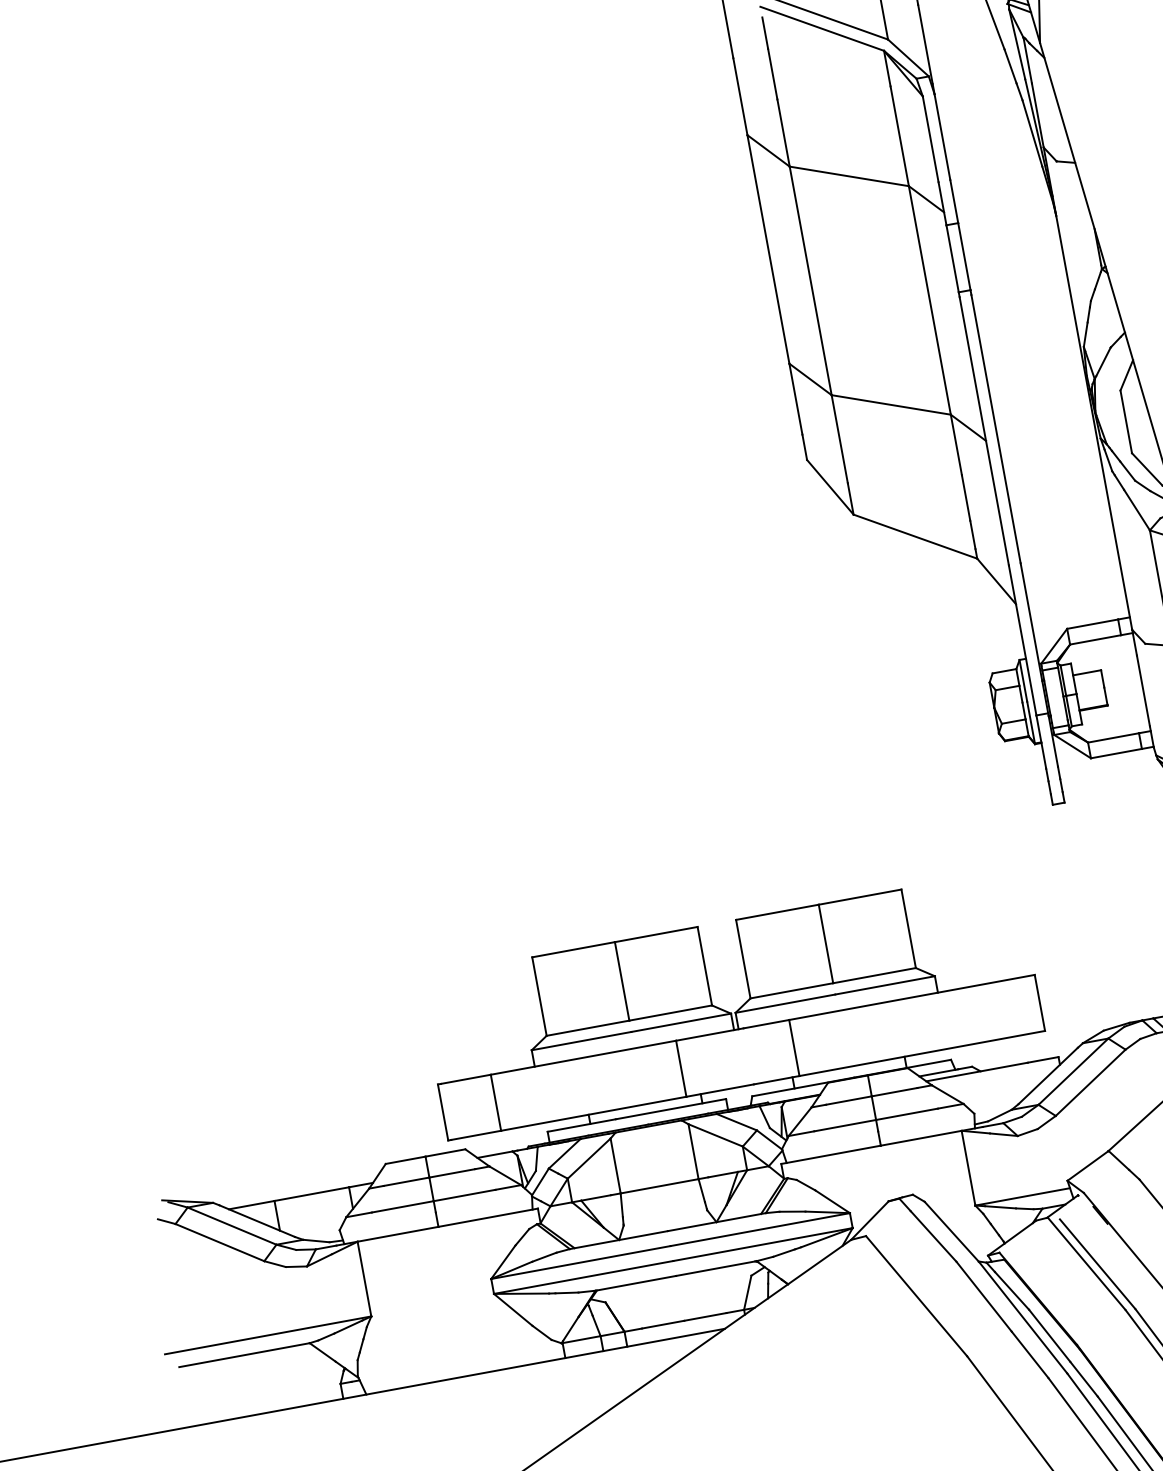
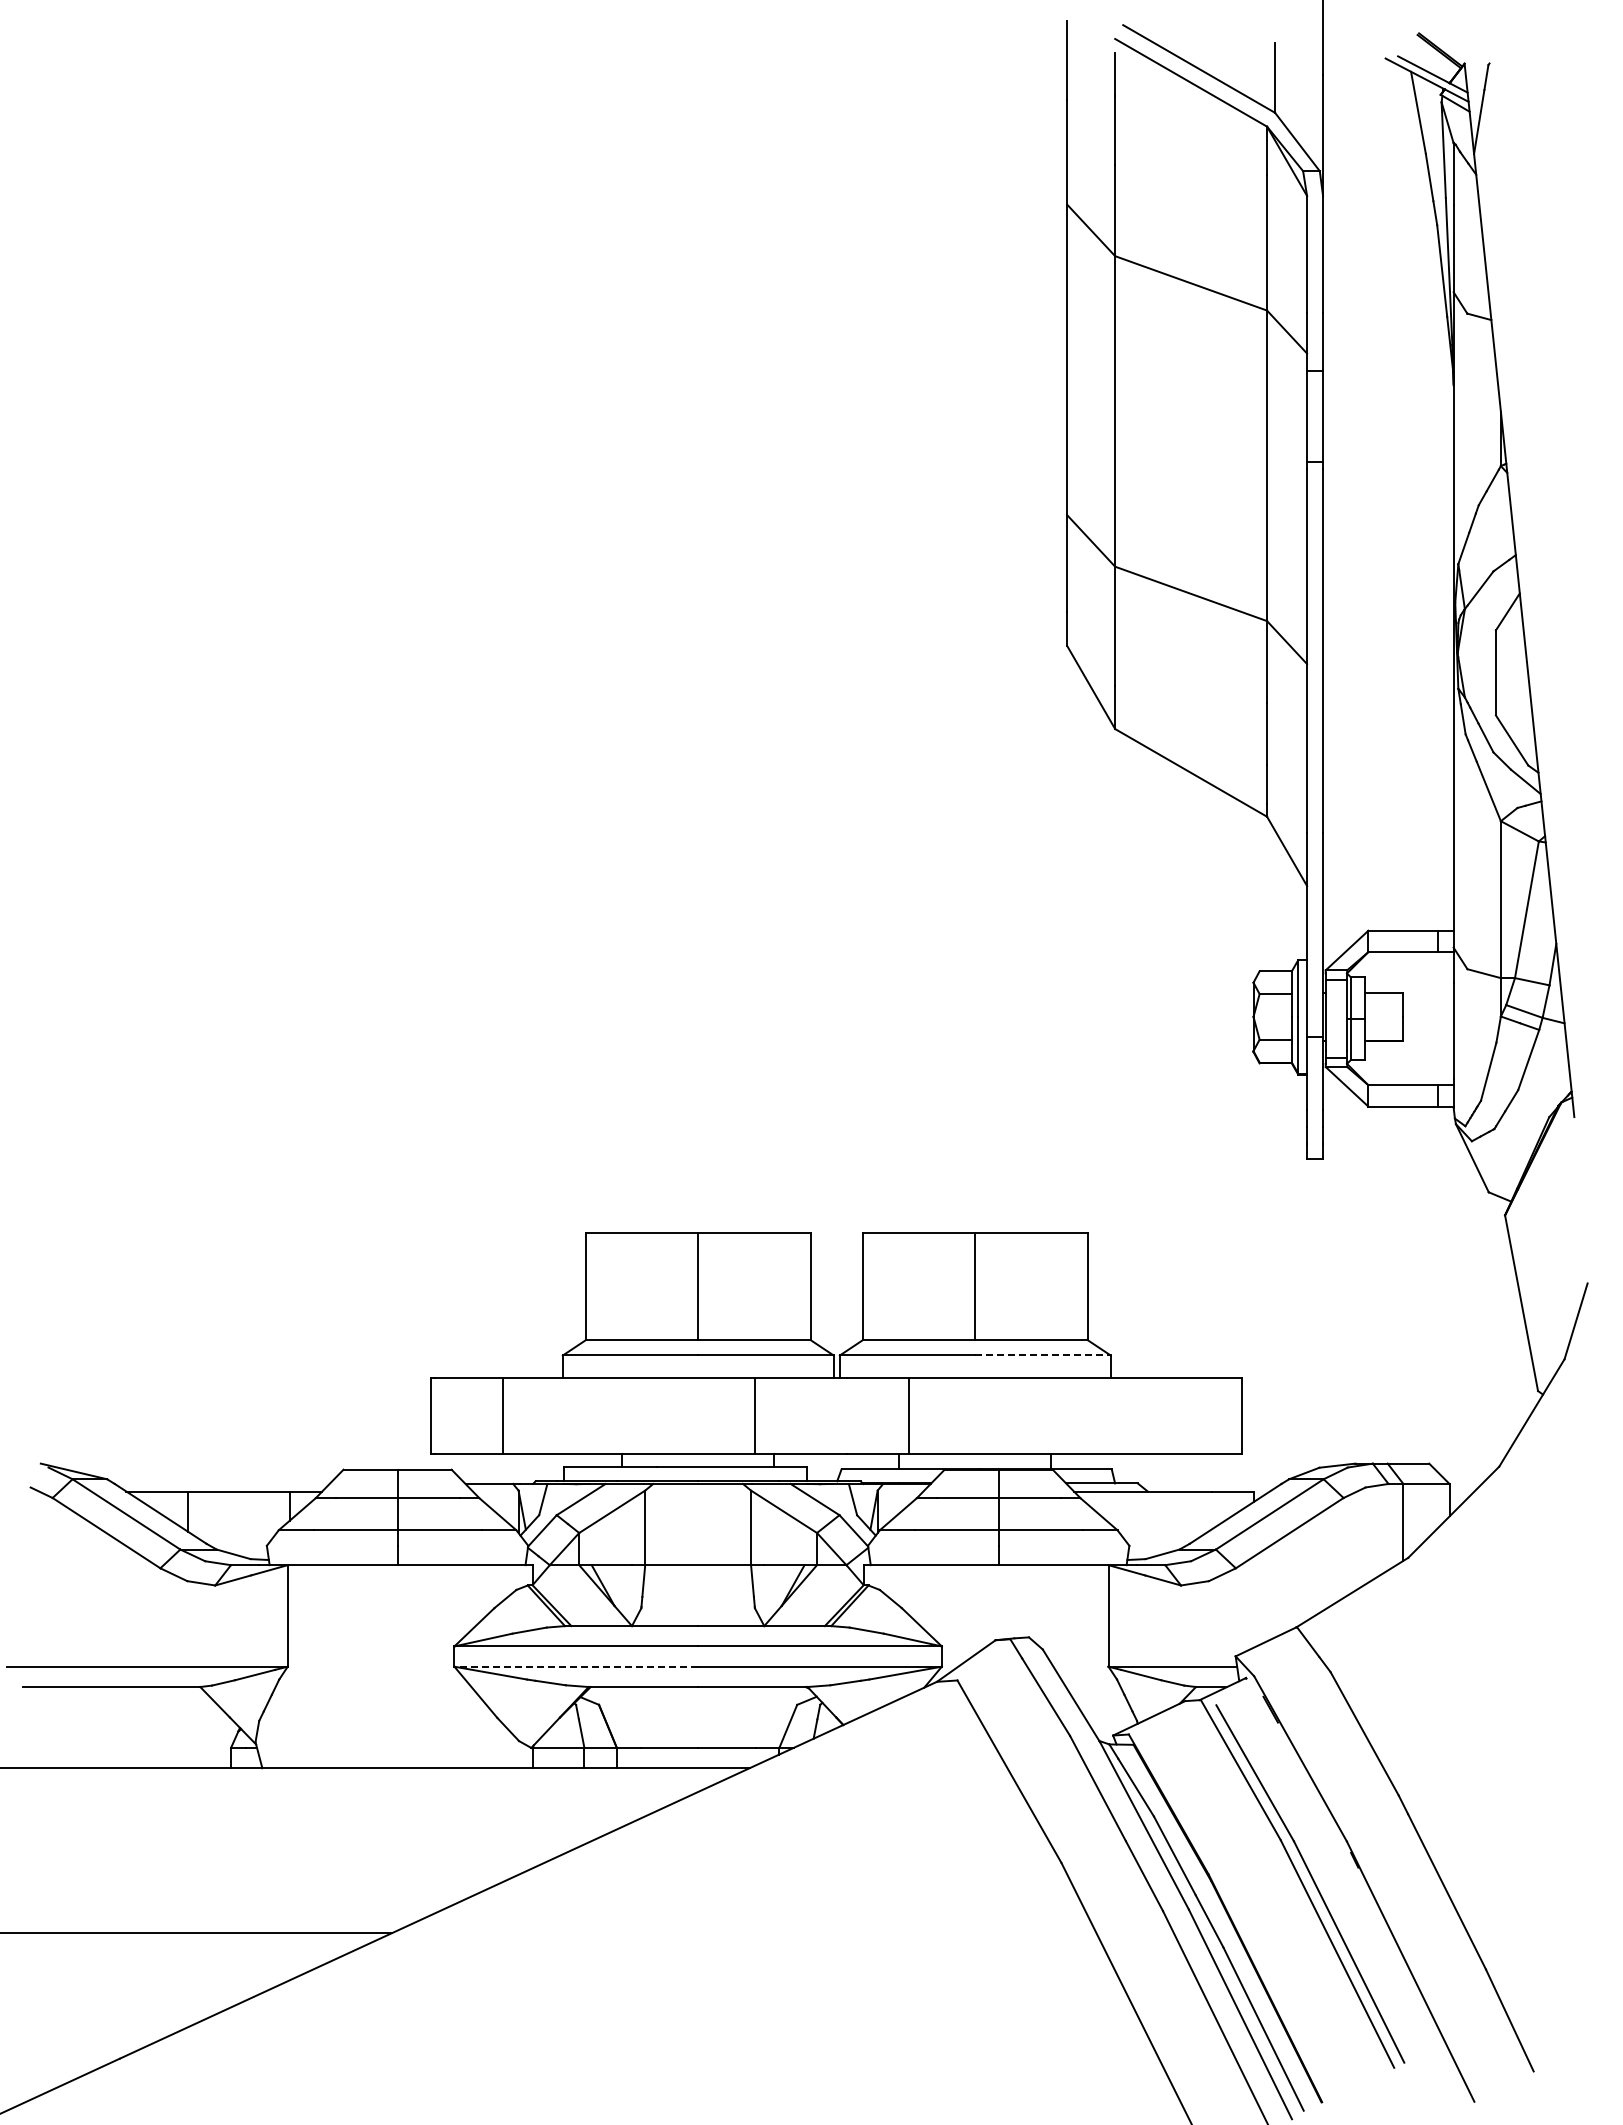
line: (885, 985) -> (1043, 1355), solid -> dashed
line: (583, 1277) -> (576, 1666), solid -> dashed

